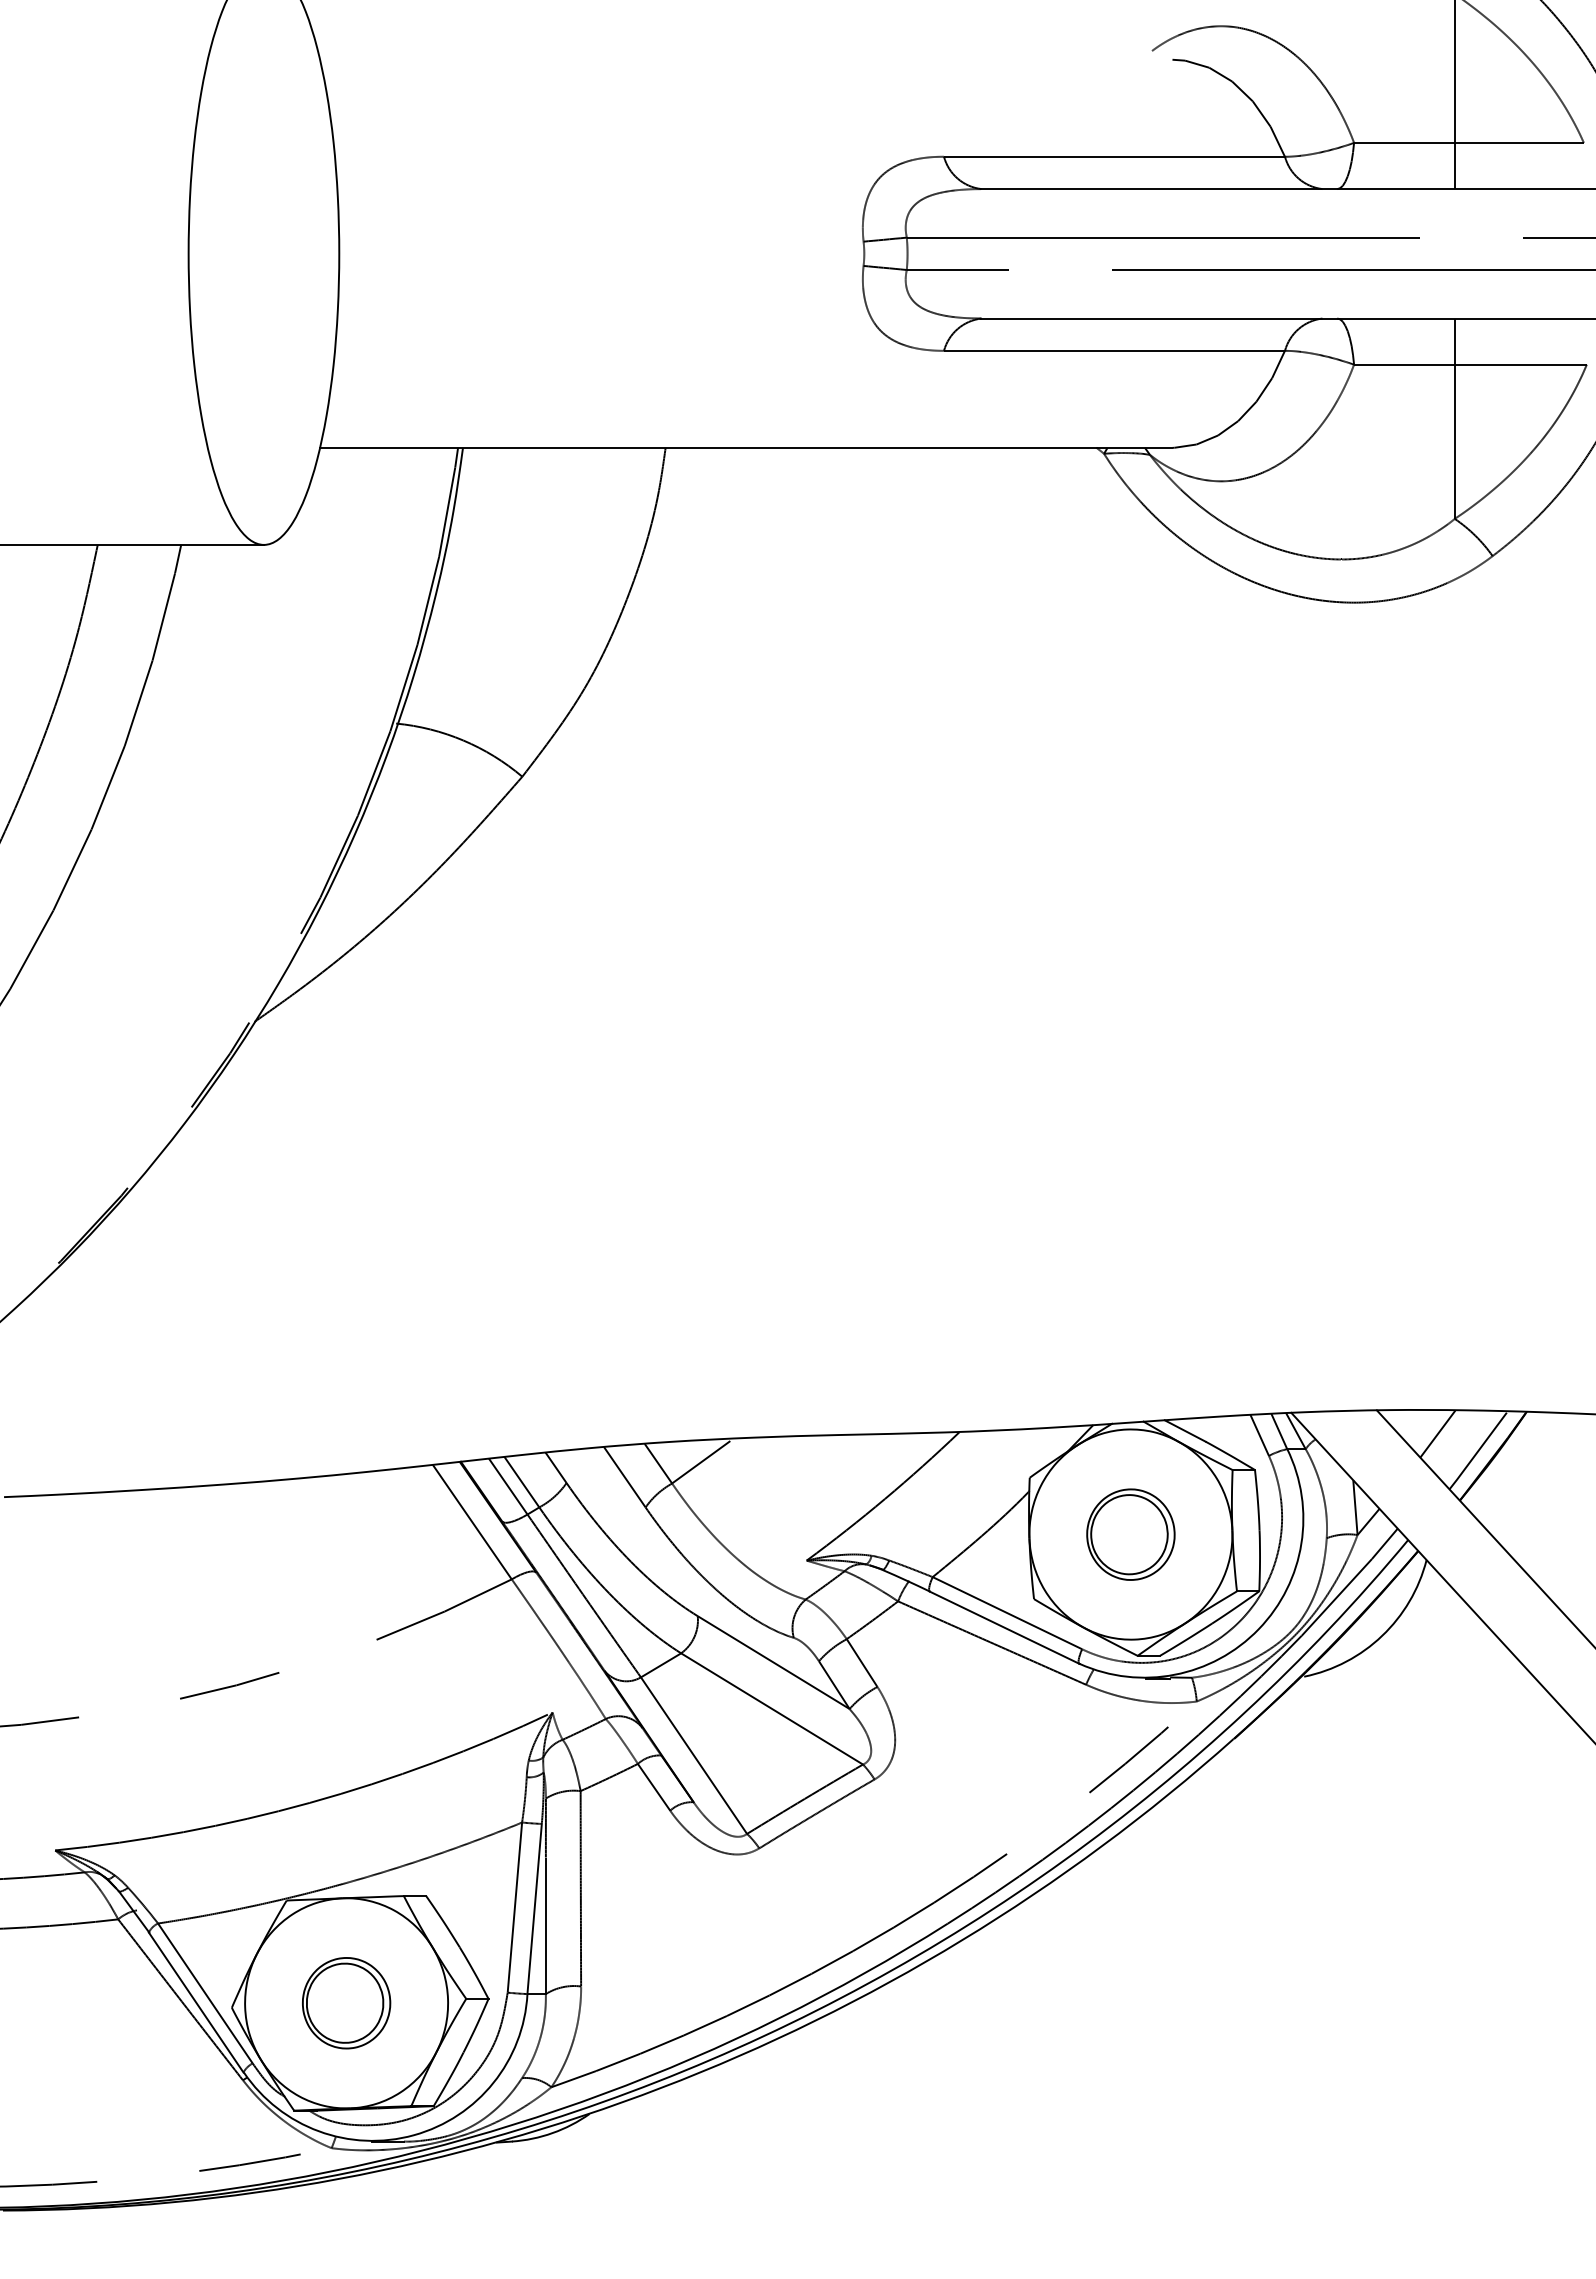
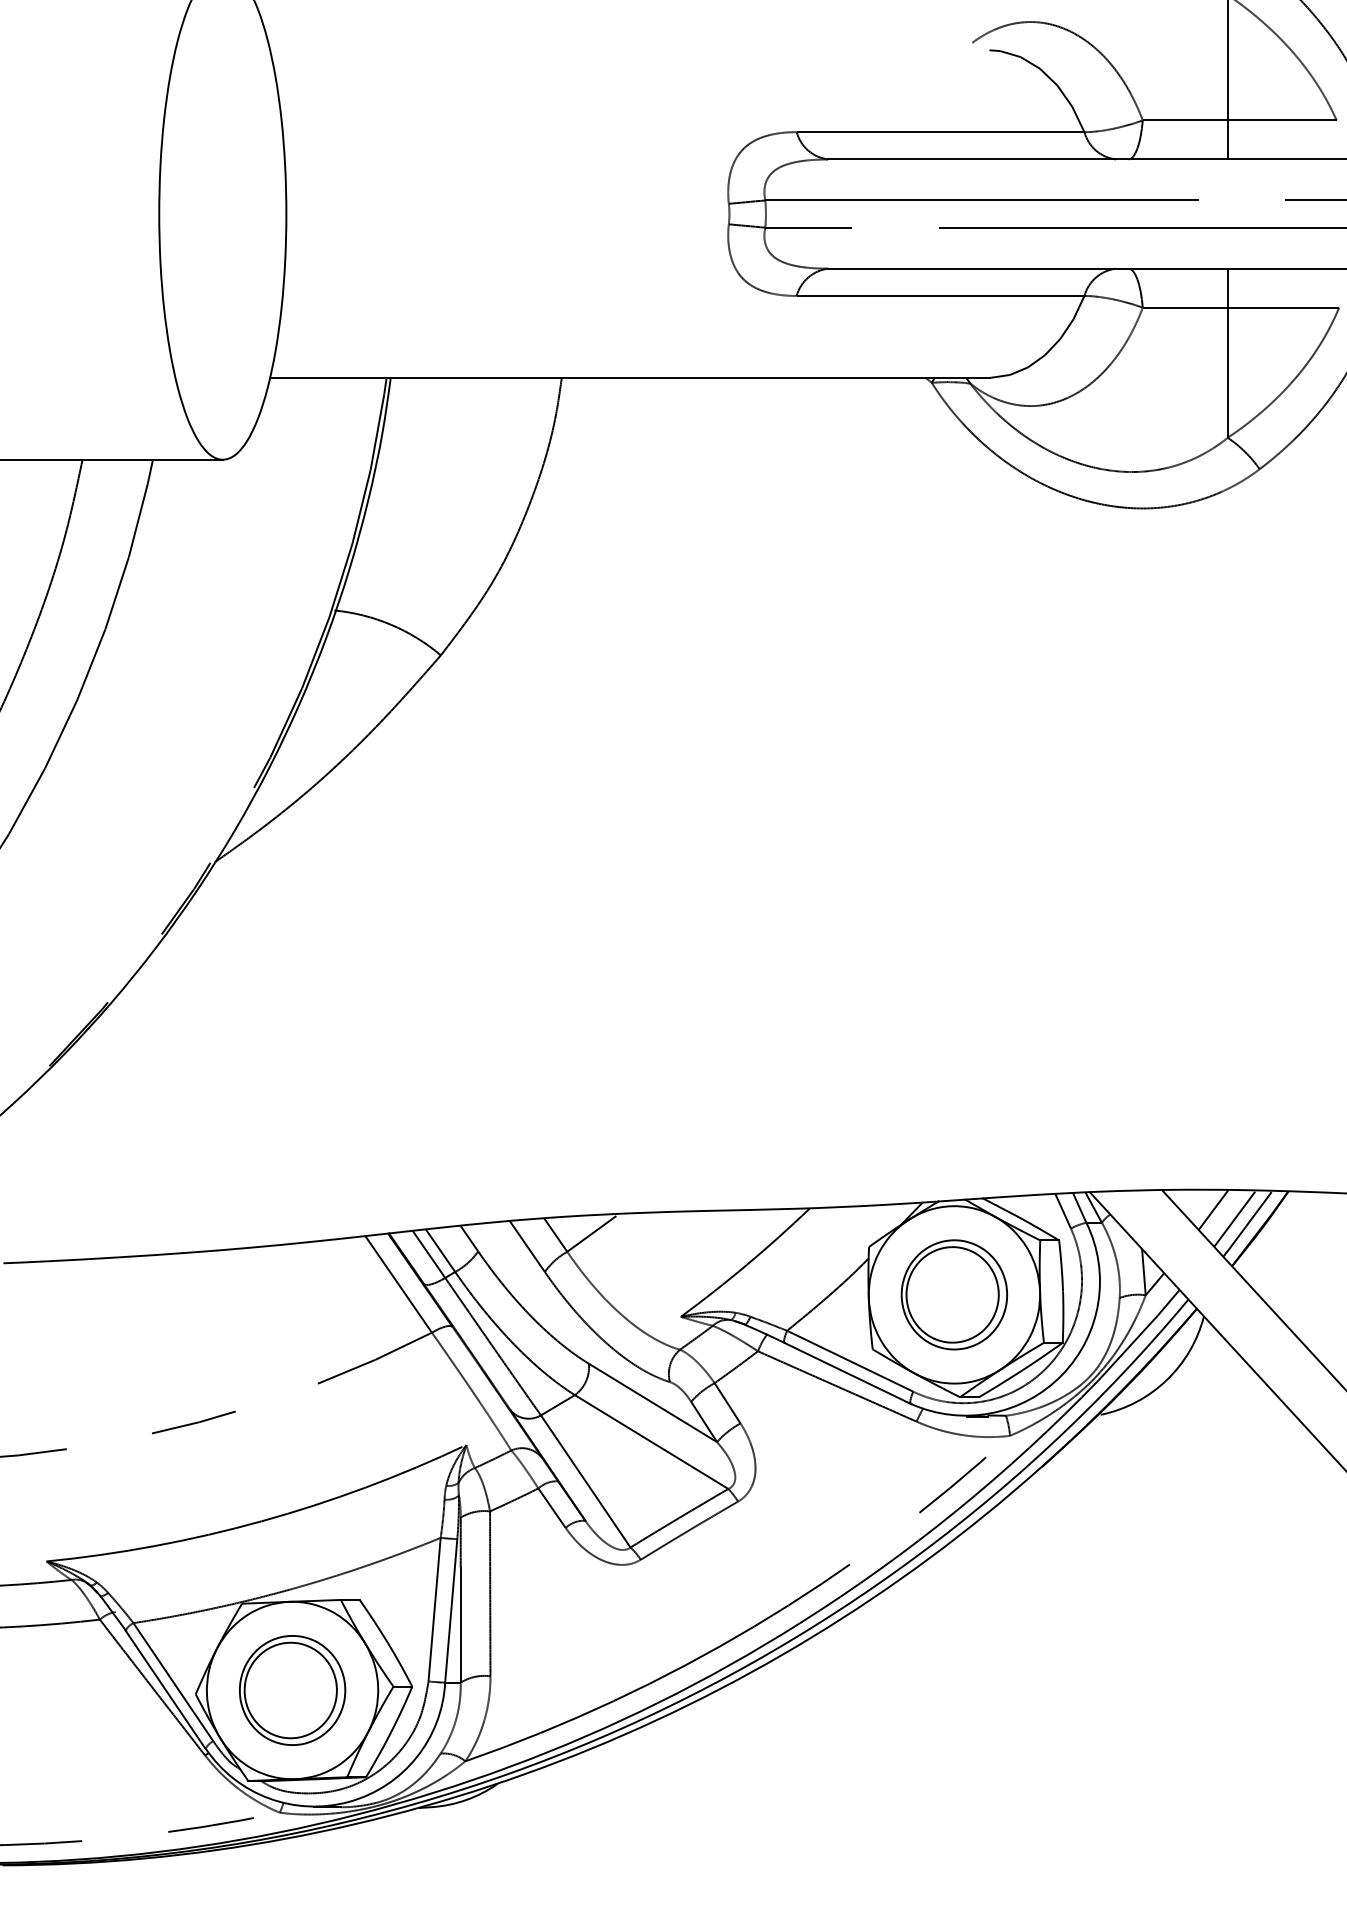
line: (1462, 1444) -> (1234, 1218), added
part: (1130, 1534) -> (954, 1294), size x1.43
part: (346, 2002) -> (292, 1689), size x1.43

